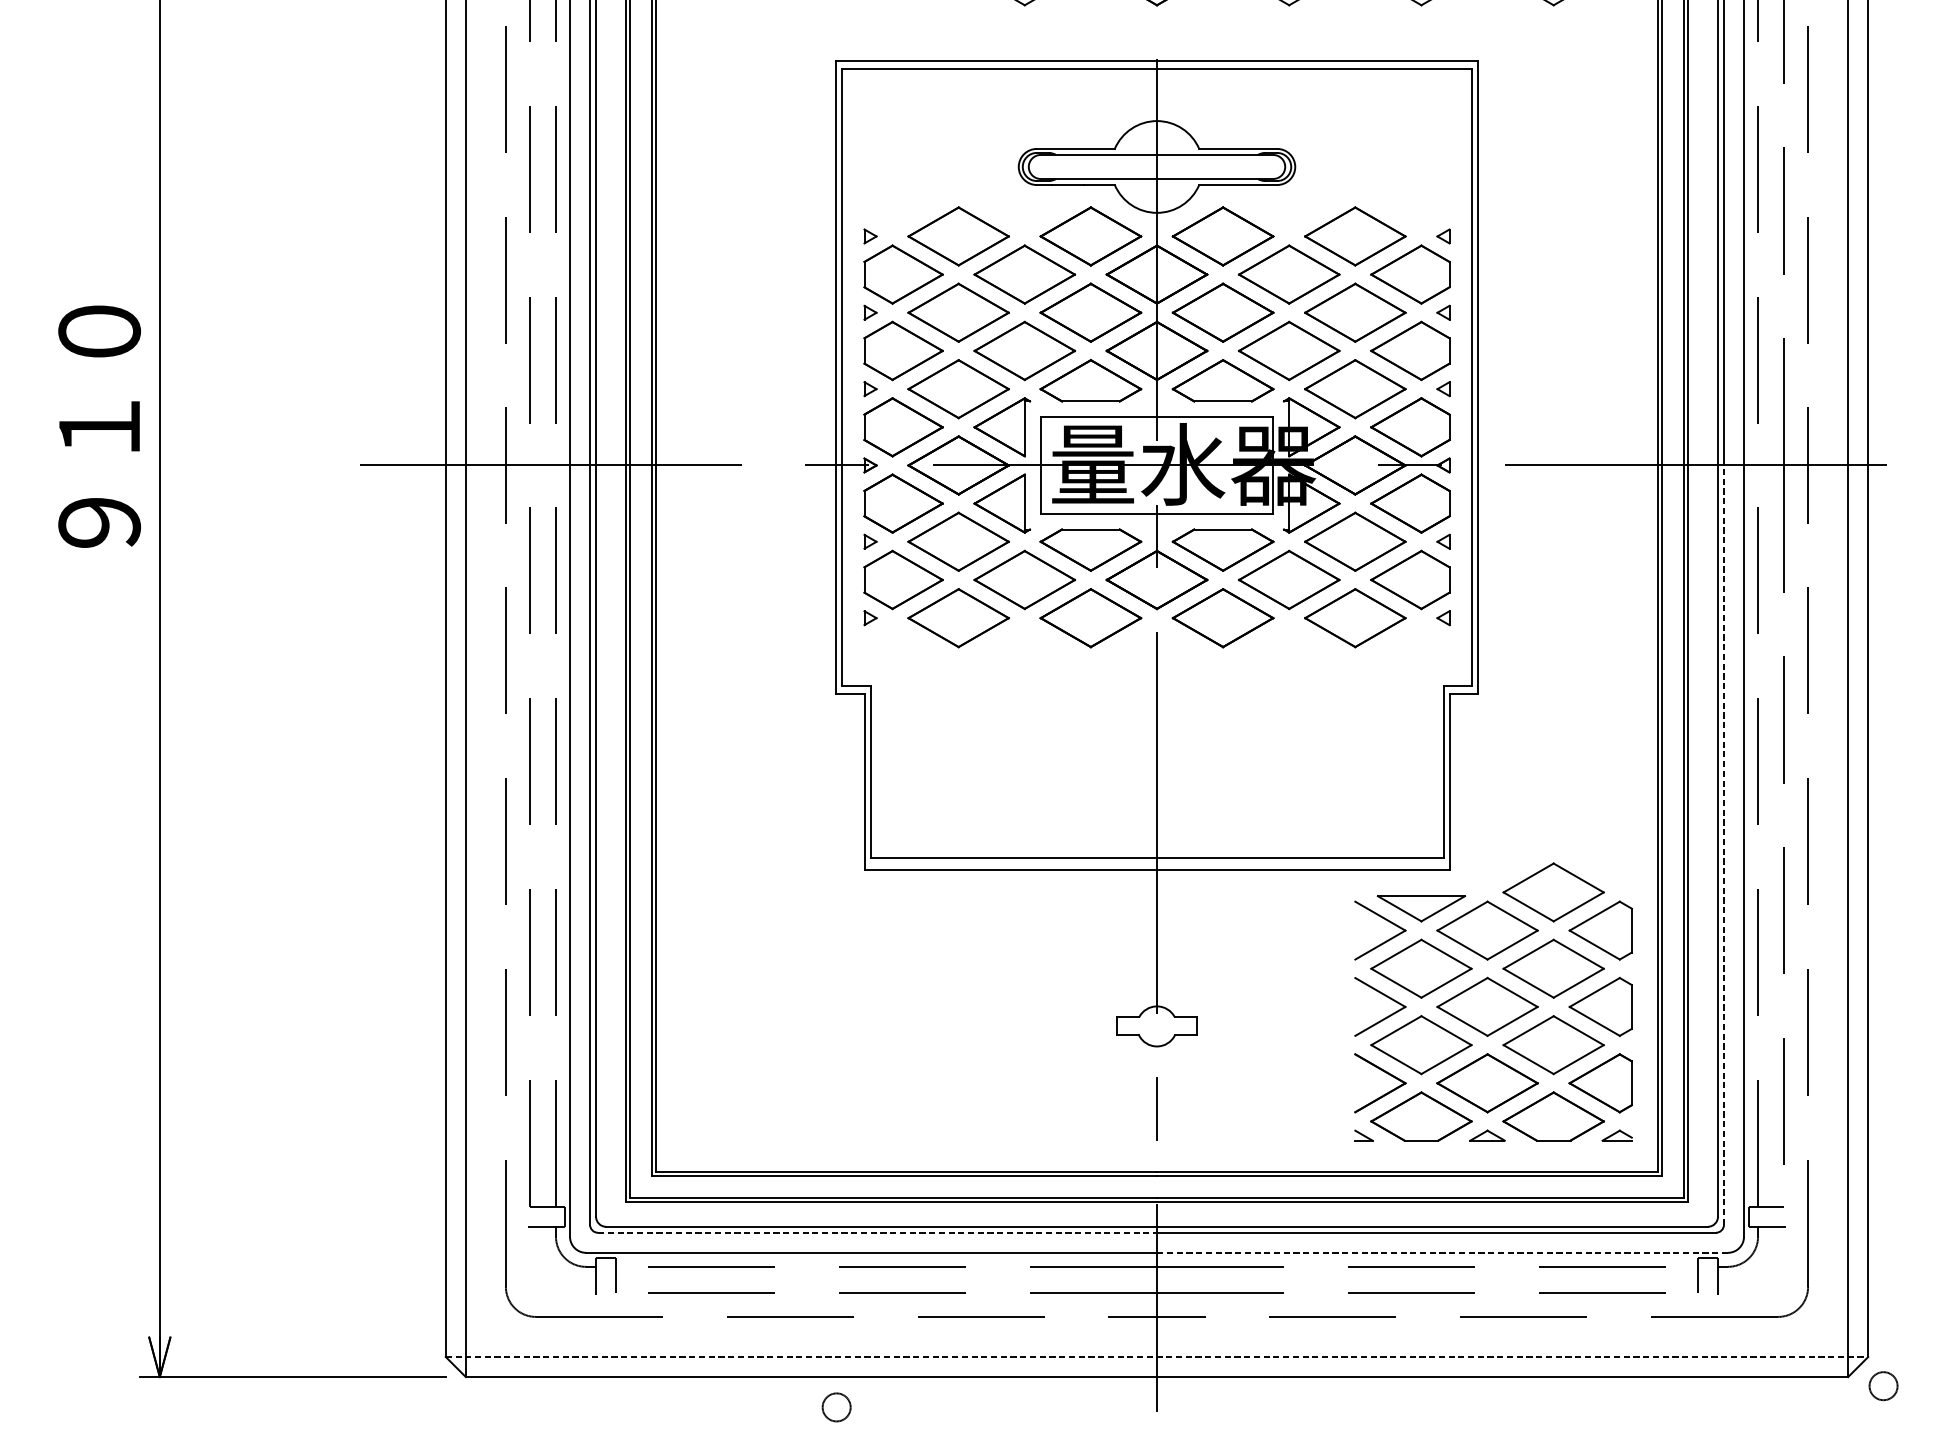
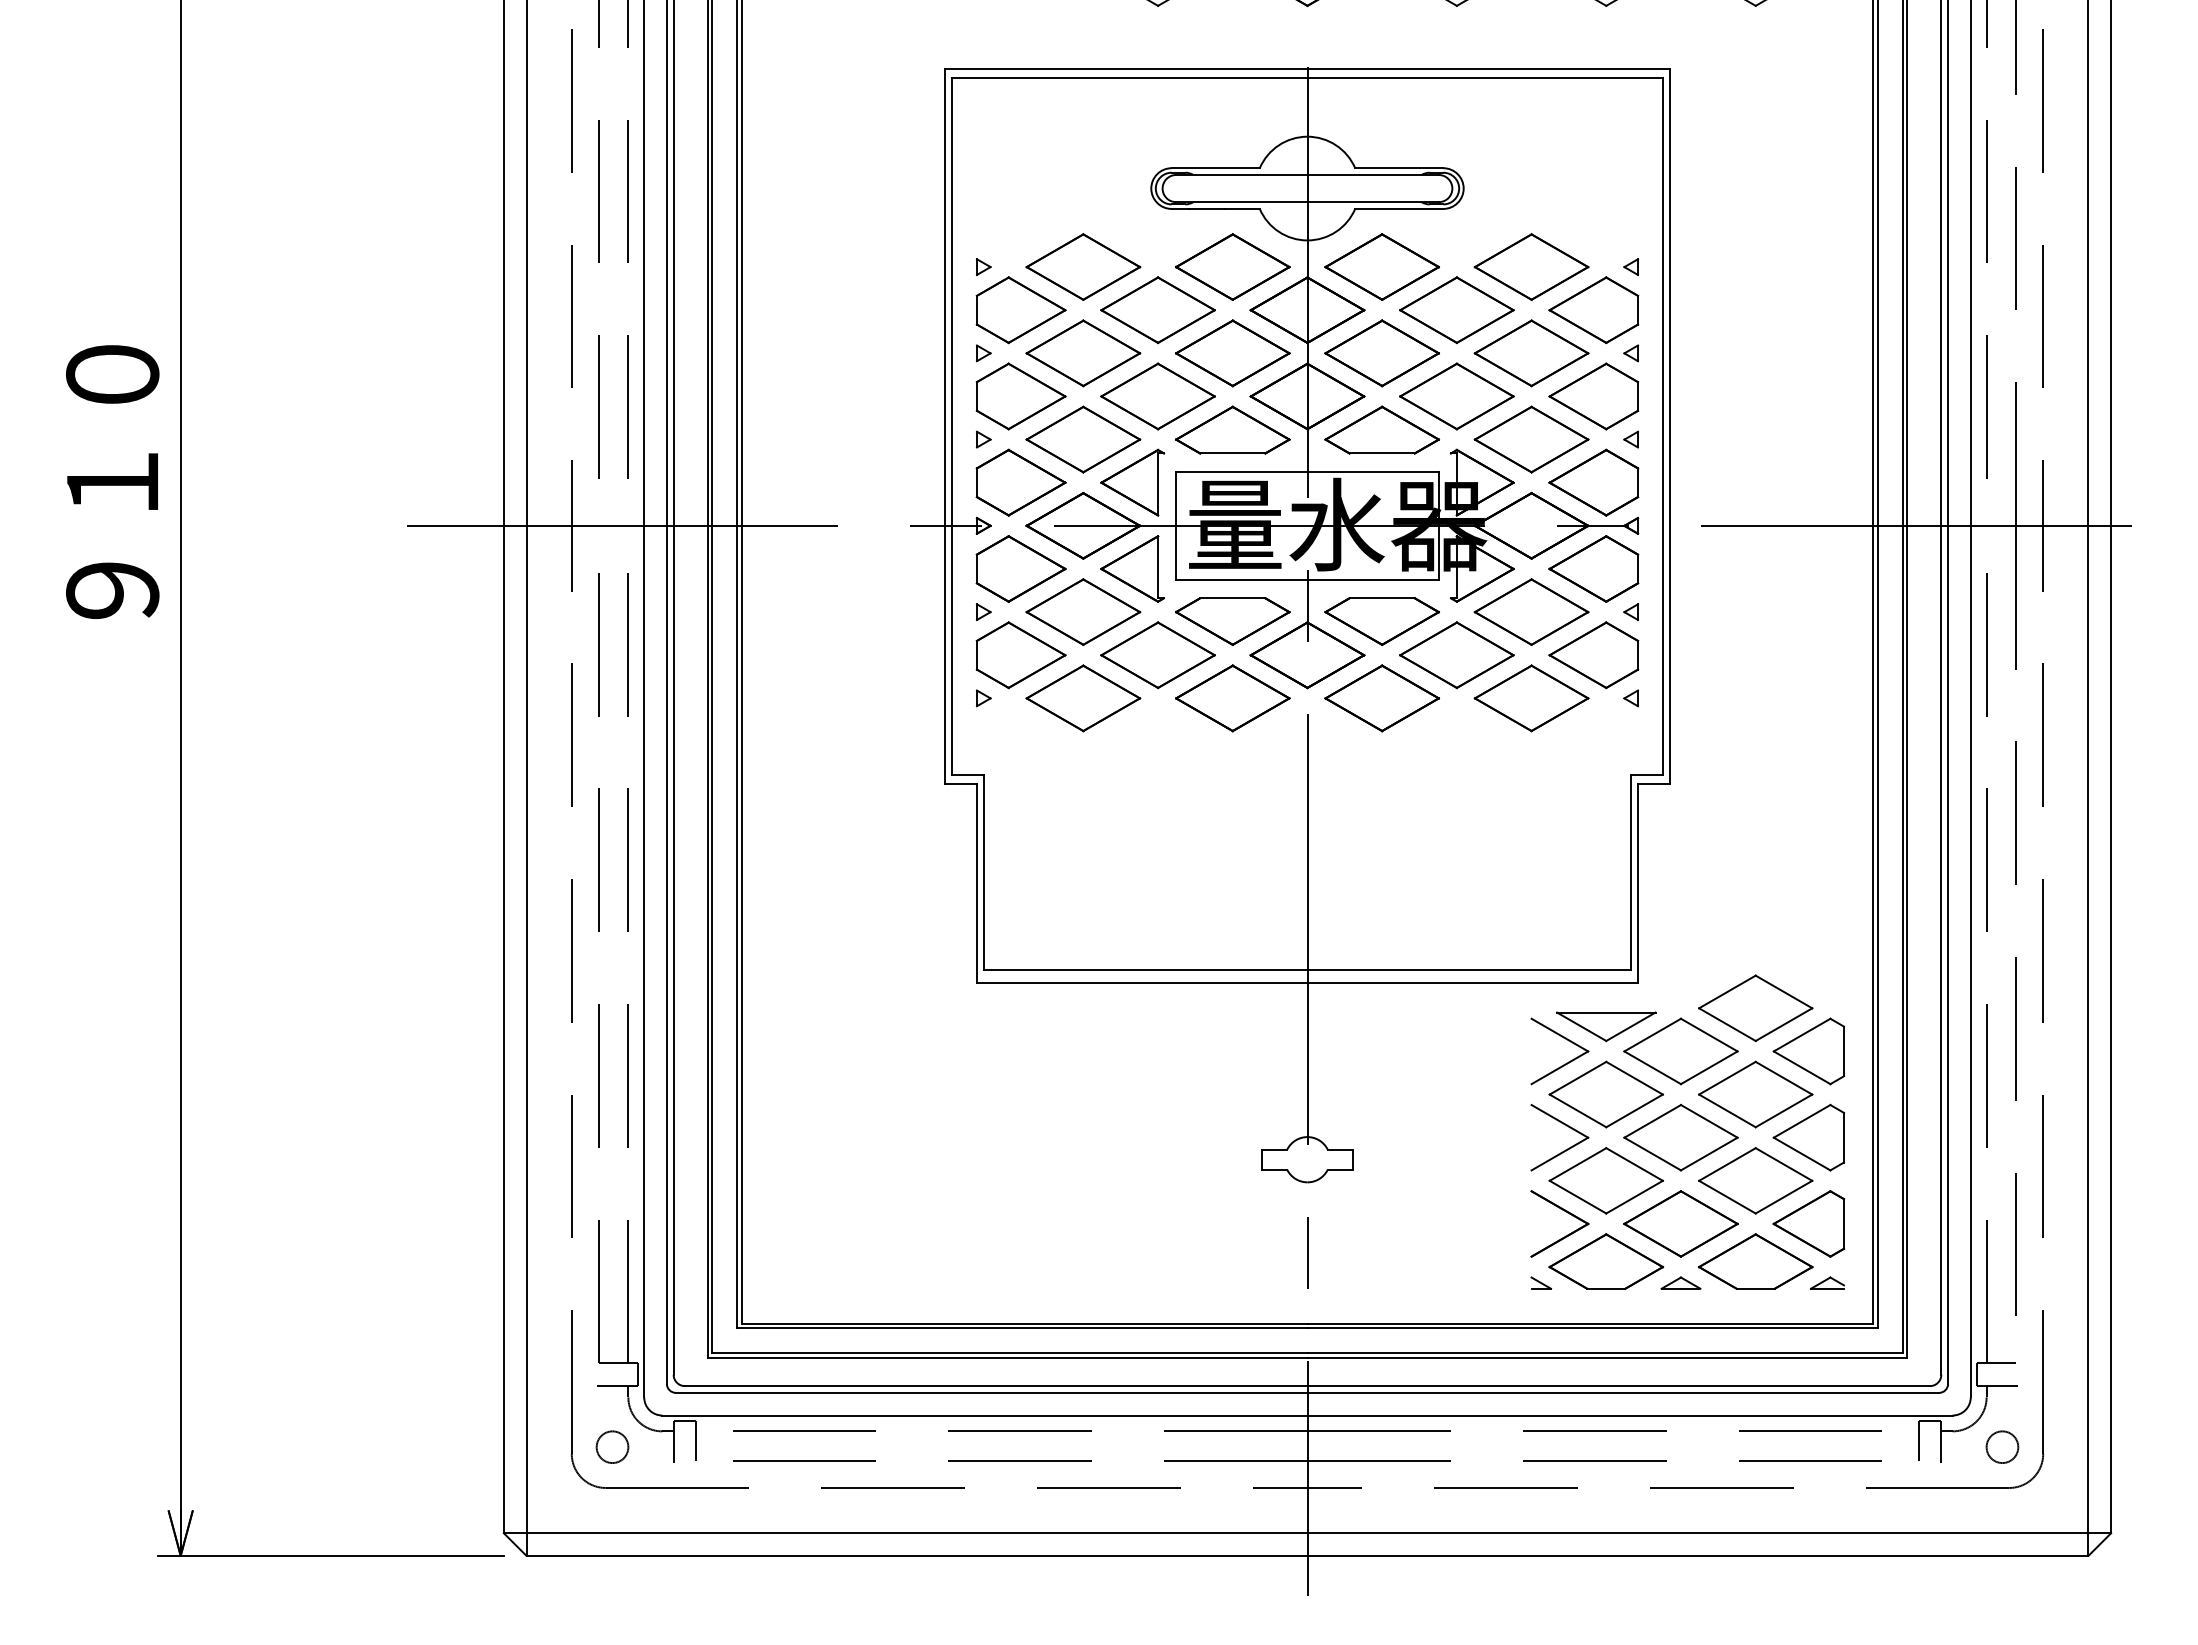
line: (1724, 844) -> (1948, 954), dashed -> solid
line: (877, 1232) -> (991, 1392), dashed -> solid
line: (1442, 1252) -> (1630, 1415), dashed -> solid
line: (1157, 1357) -> (1307, 1533), dashed -> solid
circle: (1883, 1385) -> (2002, 1446), moved
circle: (836, 1406) -> (612, 1446), moved

